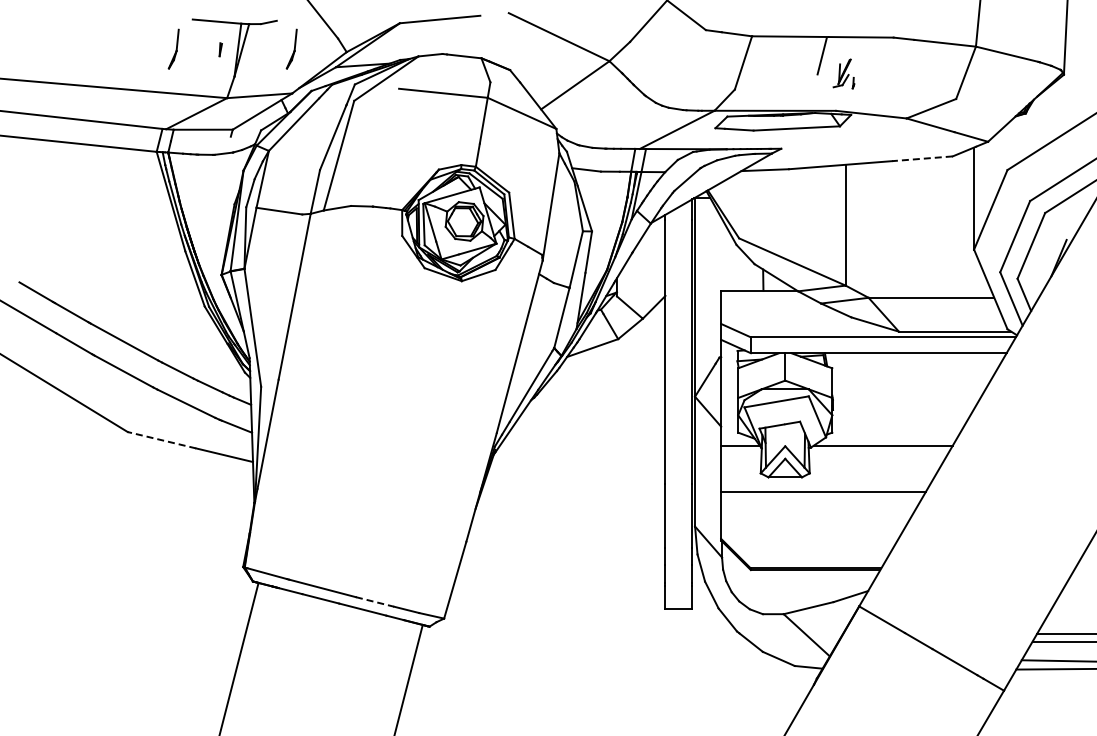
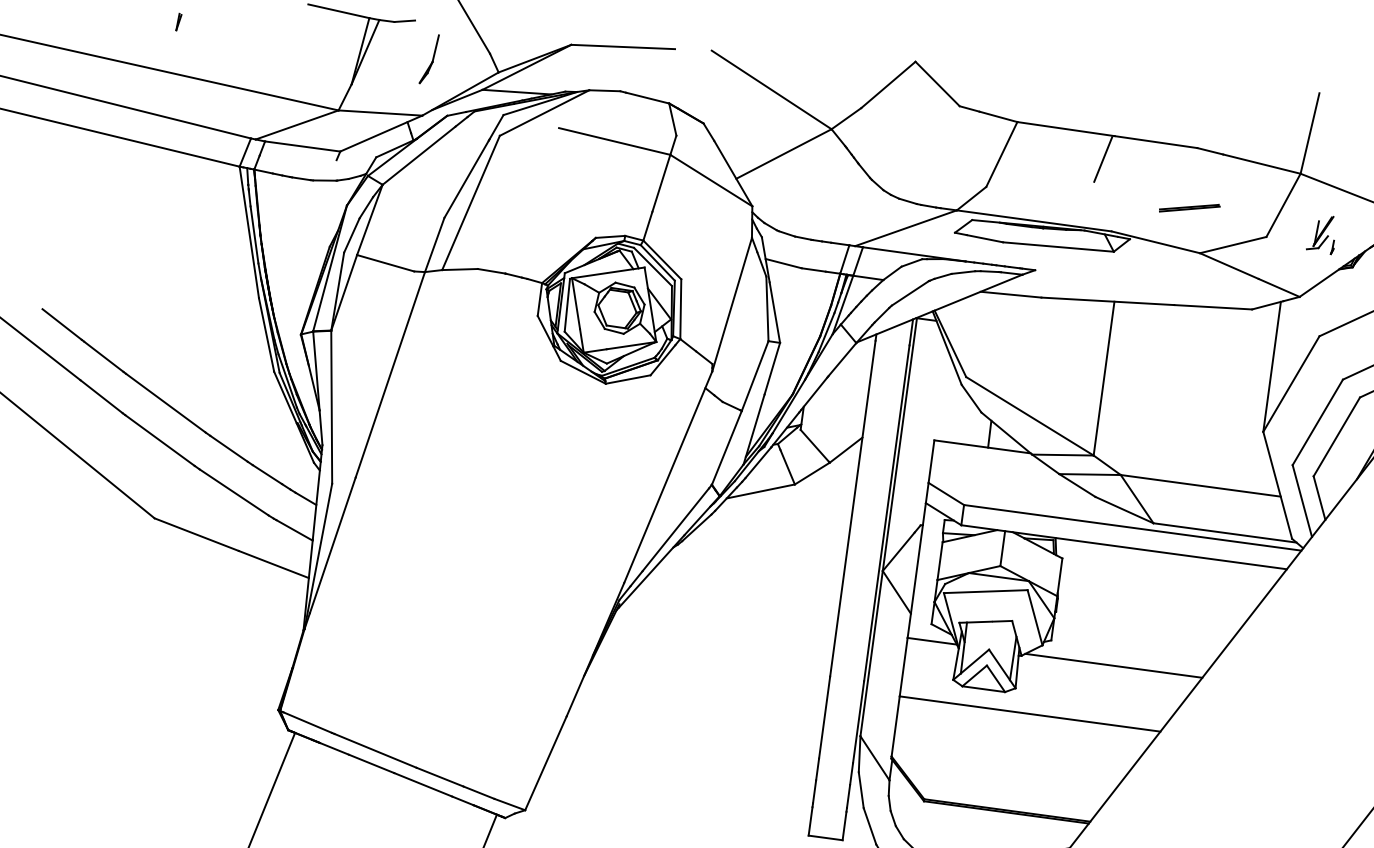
part: (173, 48) -> (278, 37), removed
part: (220, 49) -> (178, 21), moved
part: (843, 73) -> (1321, 233), moved
line: (893, 84) -> (1189, 207), added
line: (921, 158) -> (1212, 306), dashed -> solid
line: (161, 440) -> (196, 534), dashed -> solid
line: (375, 601) -> (440, 776), dashed -> solid

